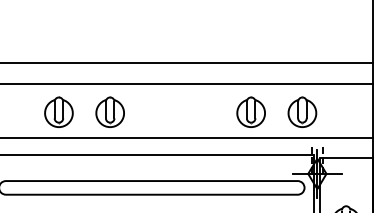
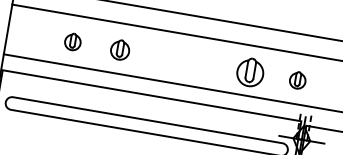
part: (58, 111) -> (72, 41), size x0.6
part: (109, 111) -> (119, 49), size x0.7
part: (302, 111) -> (297, 79), size x0.6

